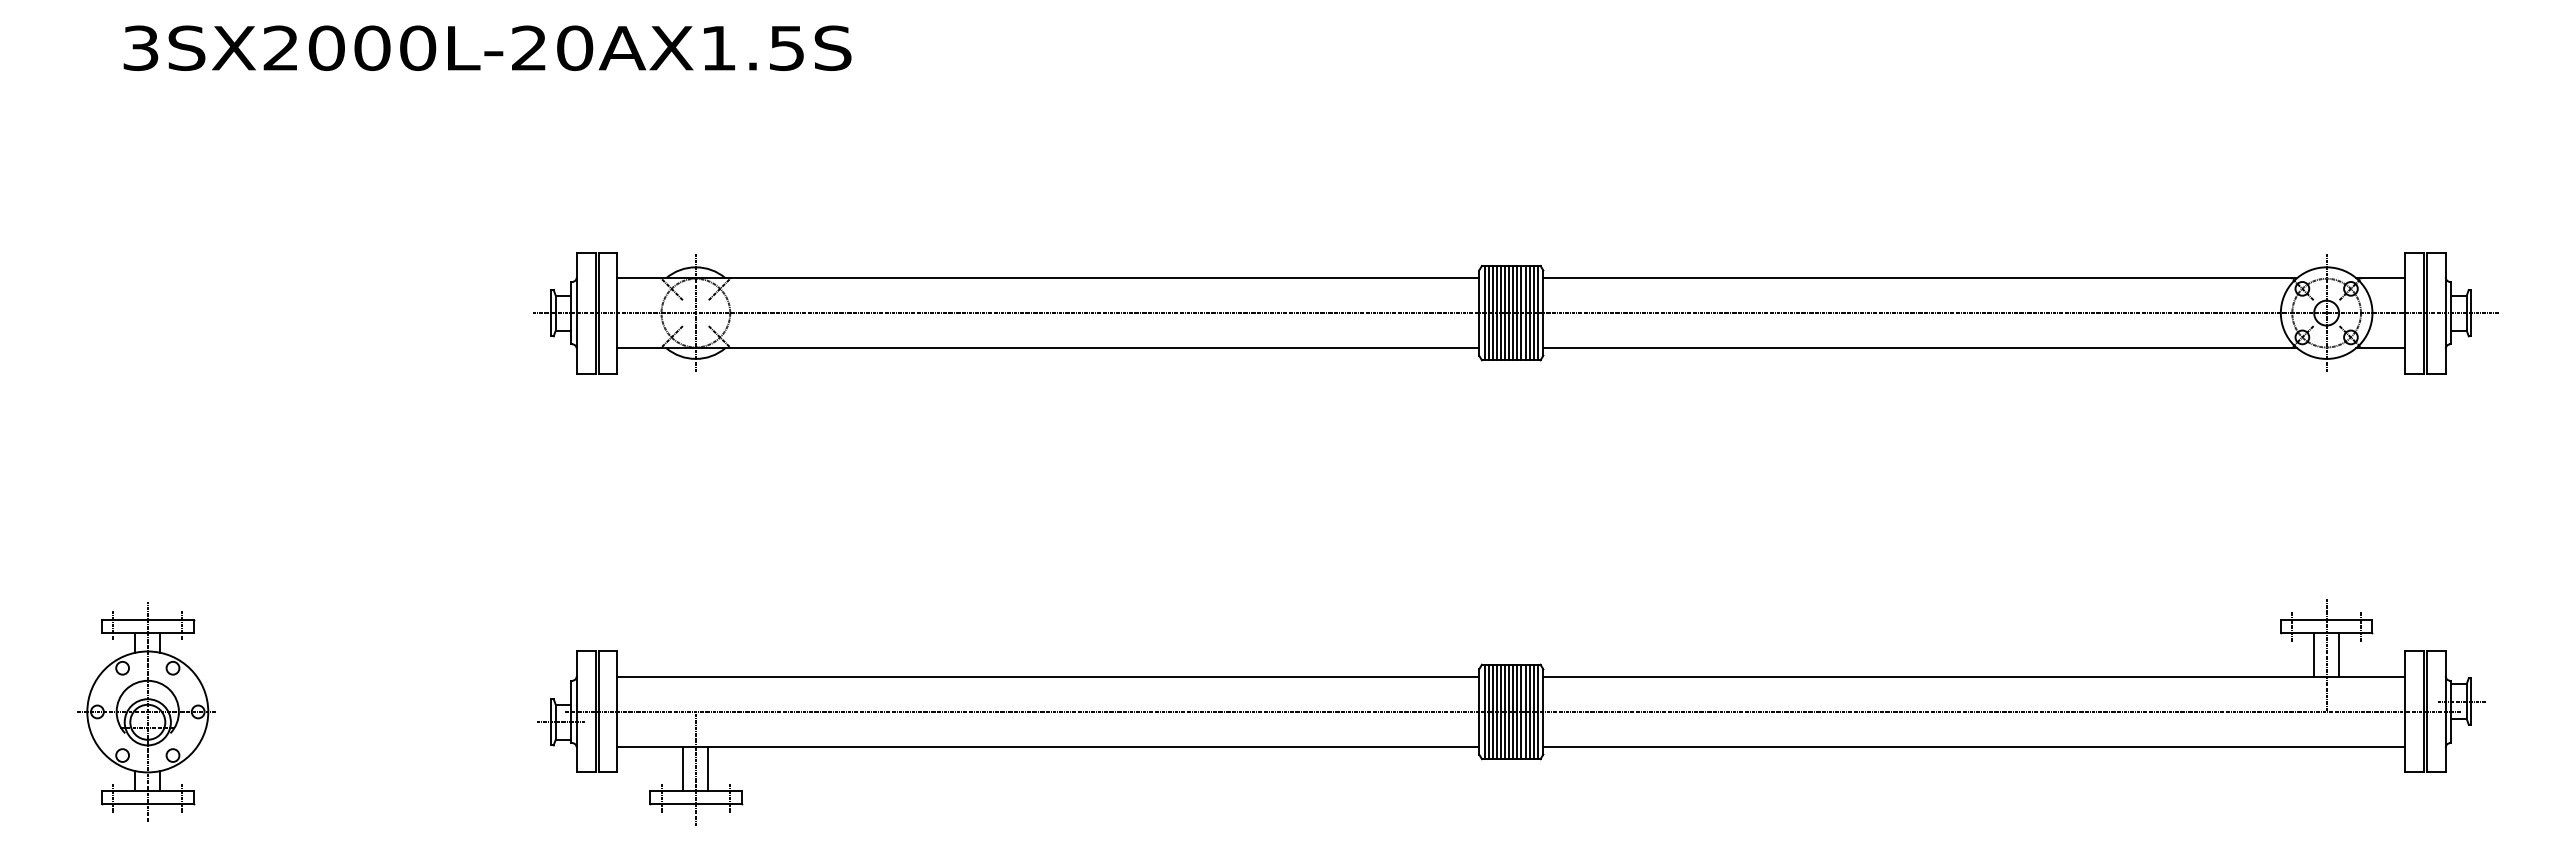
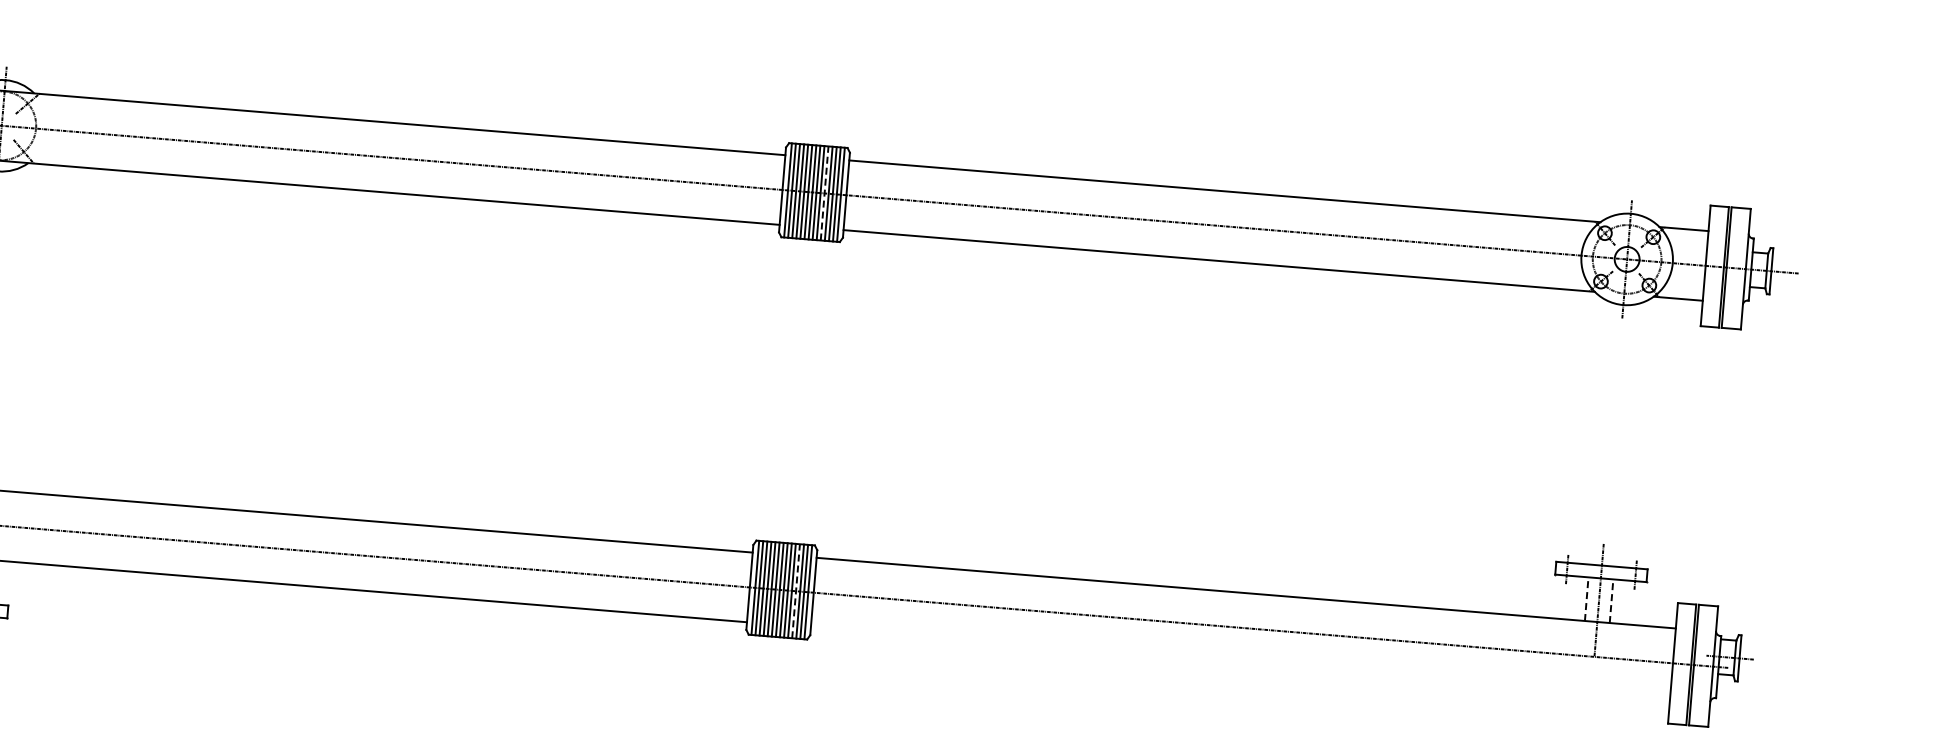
line: (1521, 312) -> (824, 192), solid -> dashed
line: (2314, 655) -> (1586, 599), solid -> dashed
line: (2339, 655) -> (1611, 601), solid -> dashed
line: (1525, 711) -> (796, 590), solid -> dashed
line: (1974, 746) -> (1240, 662), removed

